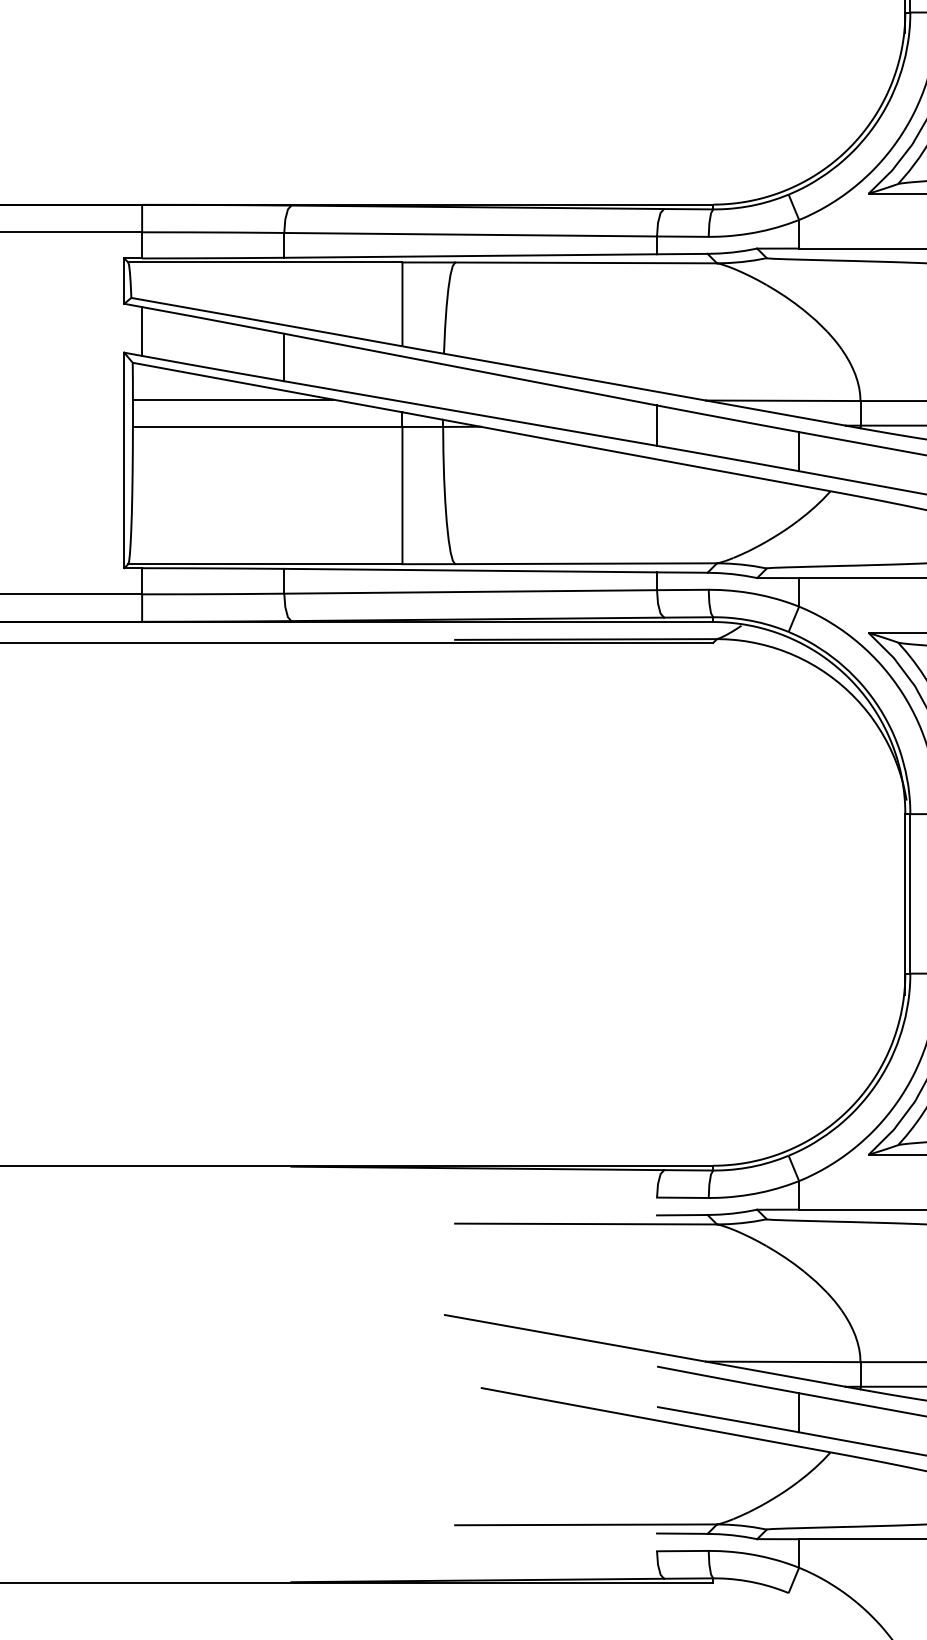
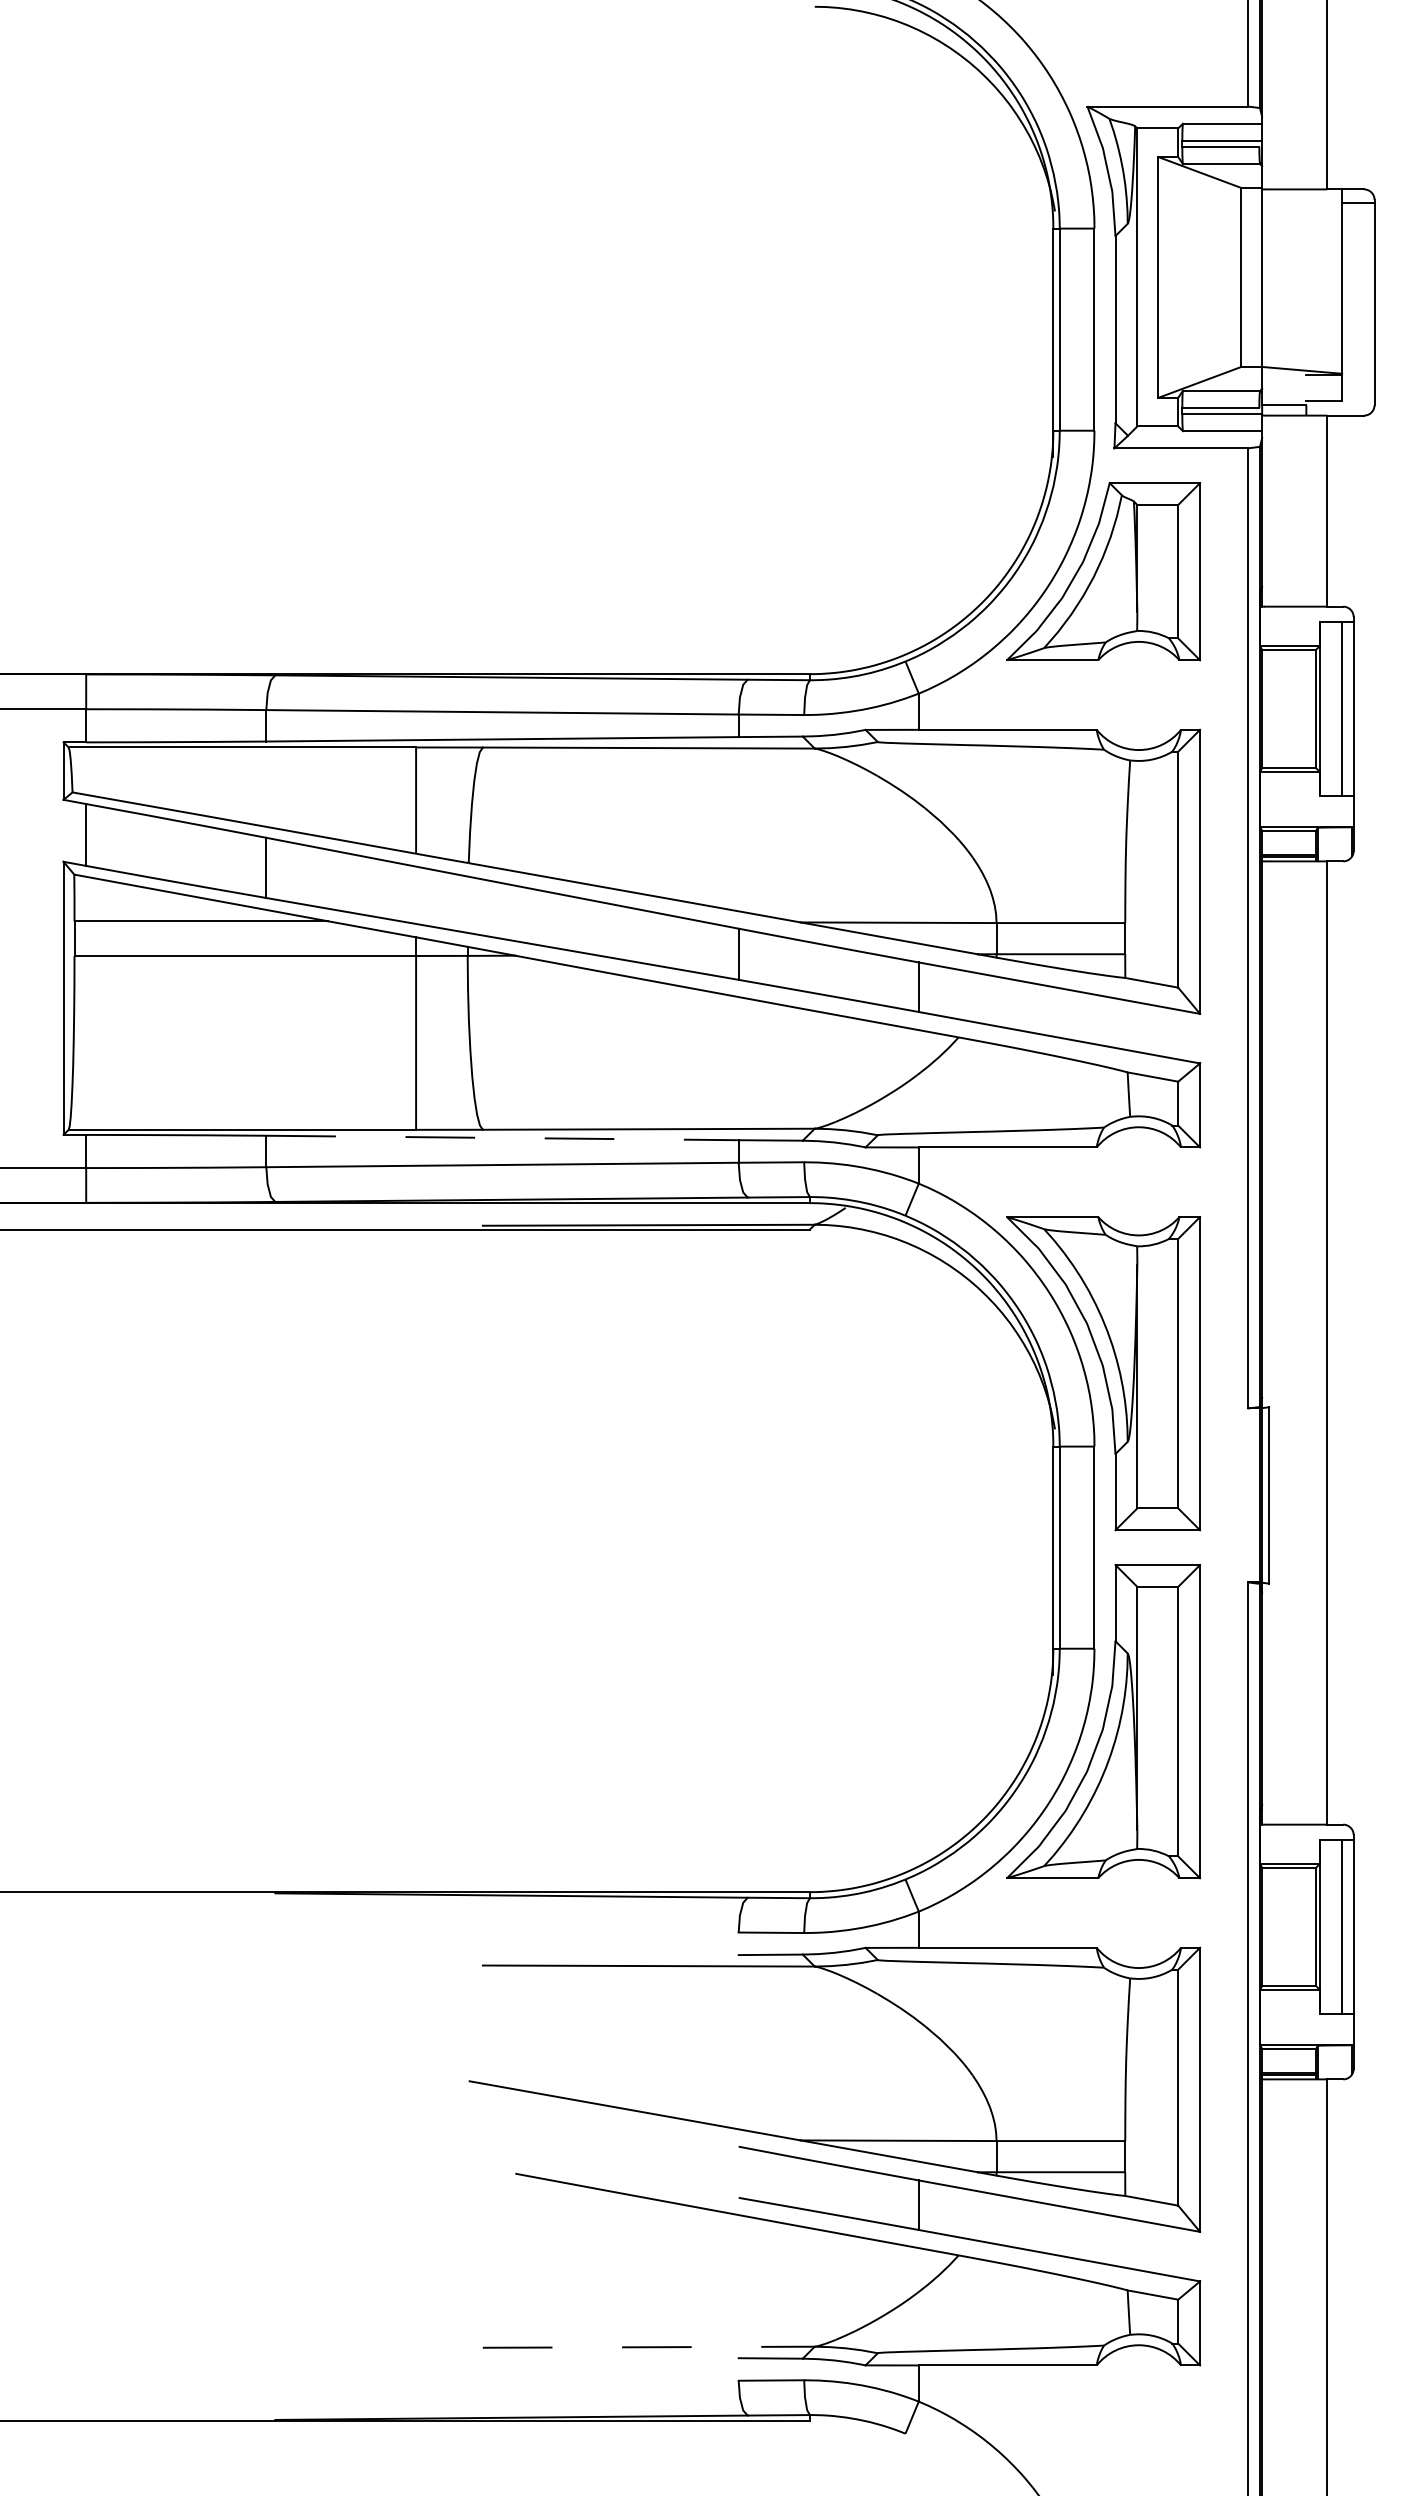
line: (471, 570) -> (503, 1137), solid -> dashed
line: (585, 1525) -> (648, 2347), solid -> dashed

